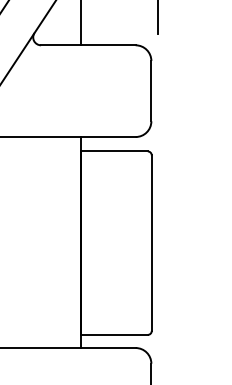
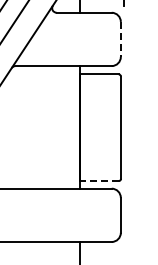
line: (150, 91) -> (120, 39), solid -> dashed
line: (112, 335) -> (98, 181), solid -> dashed

